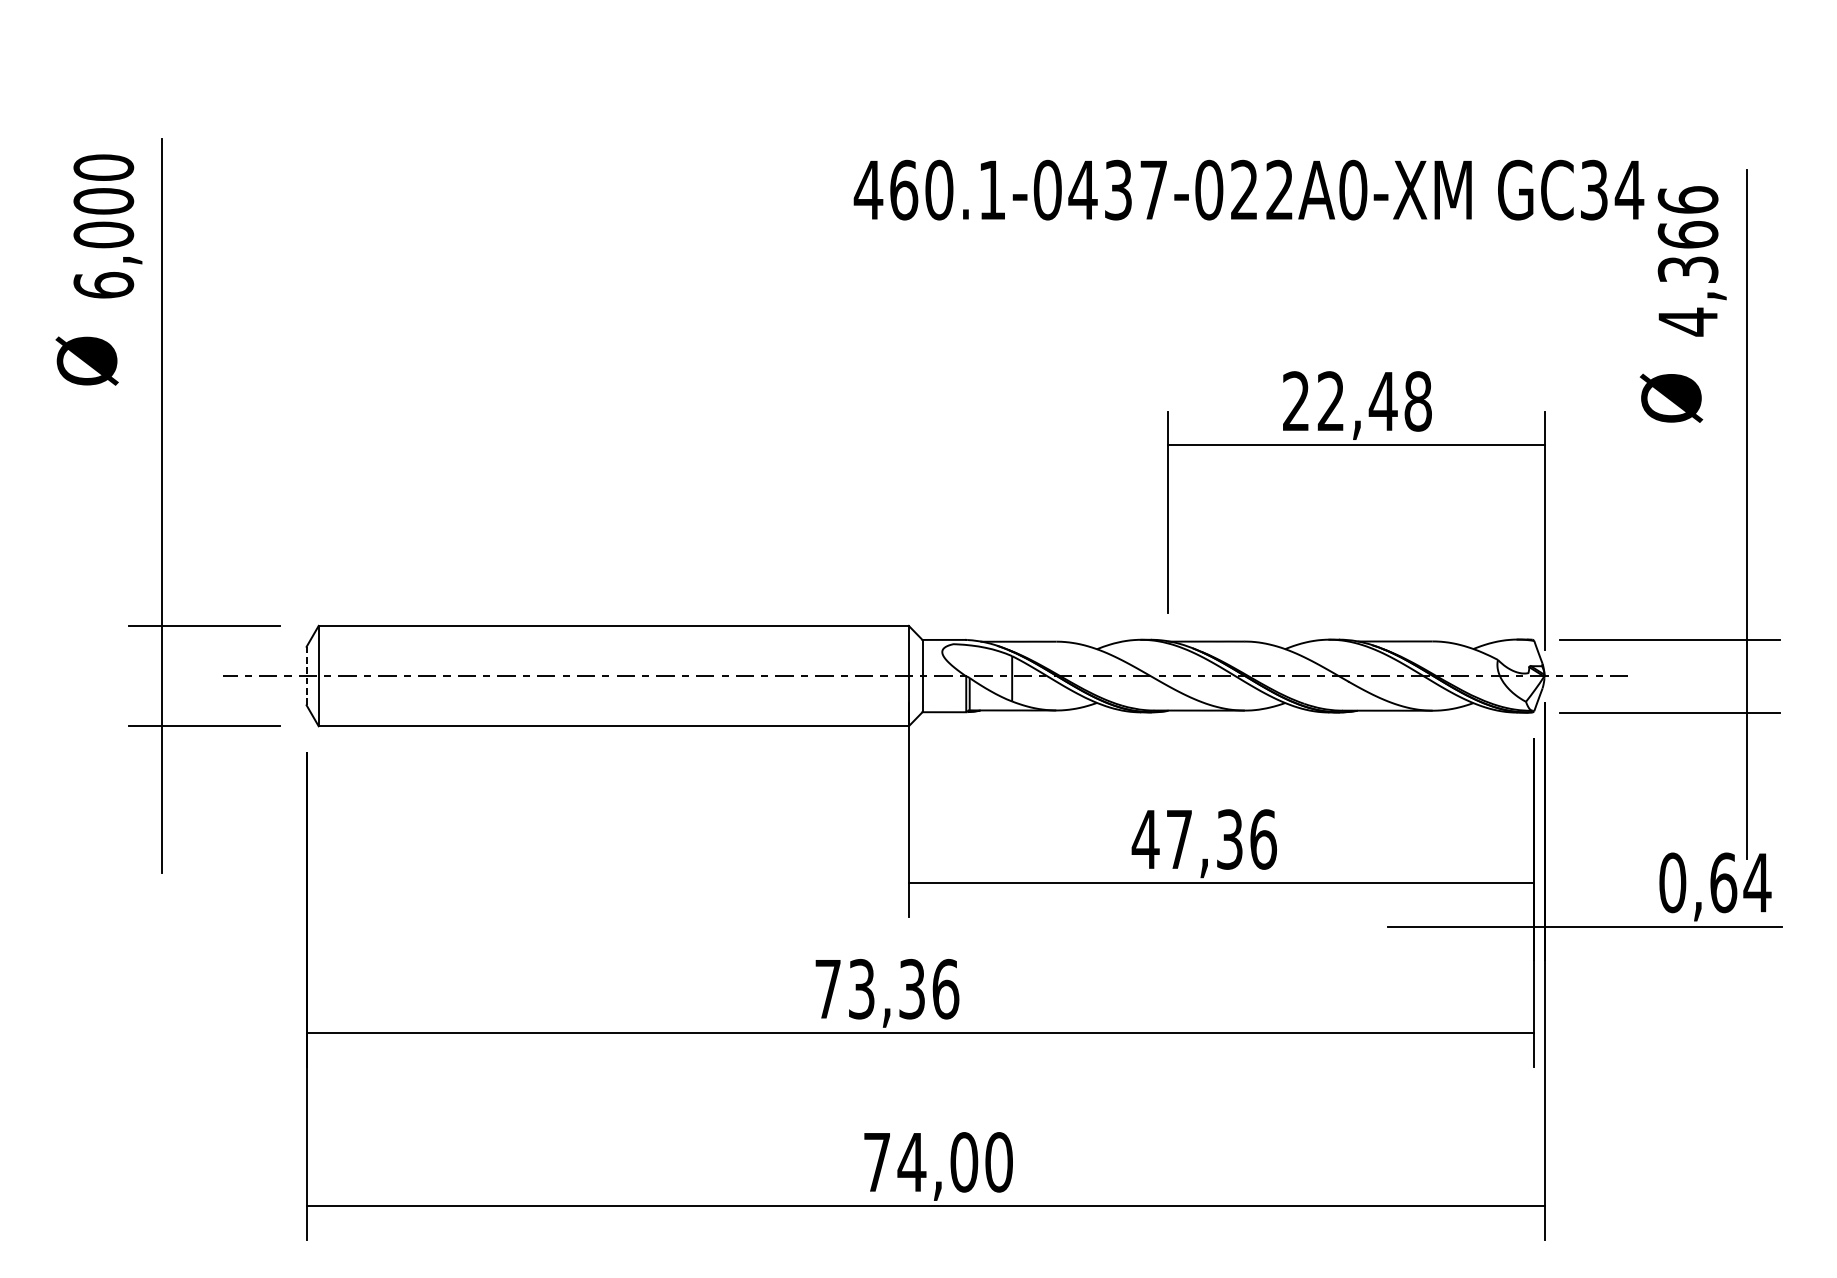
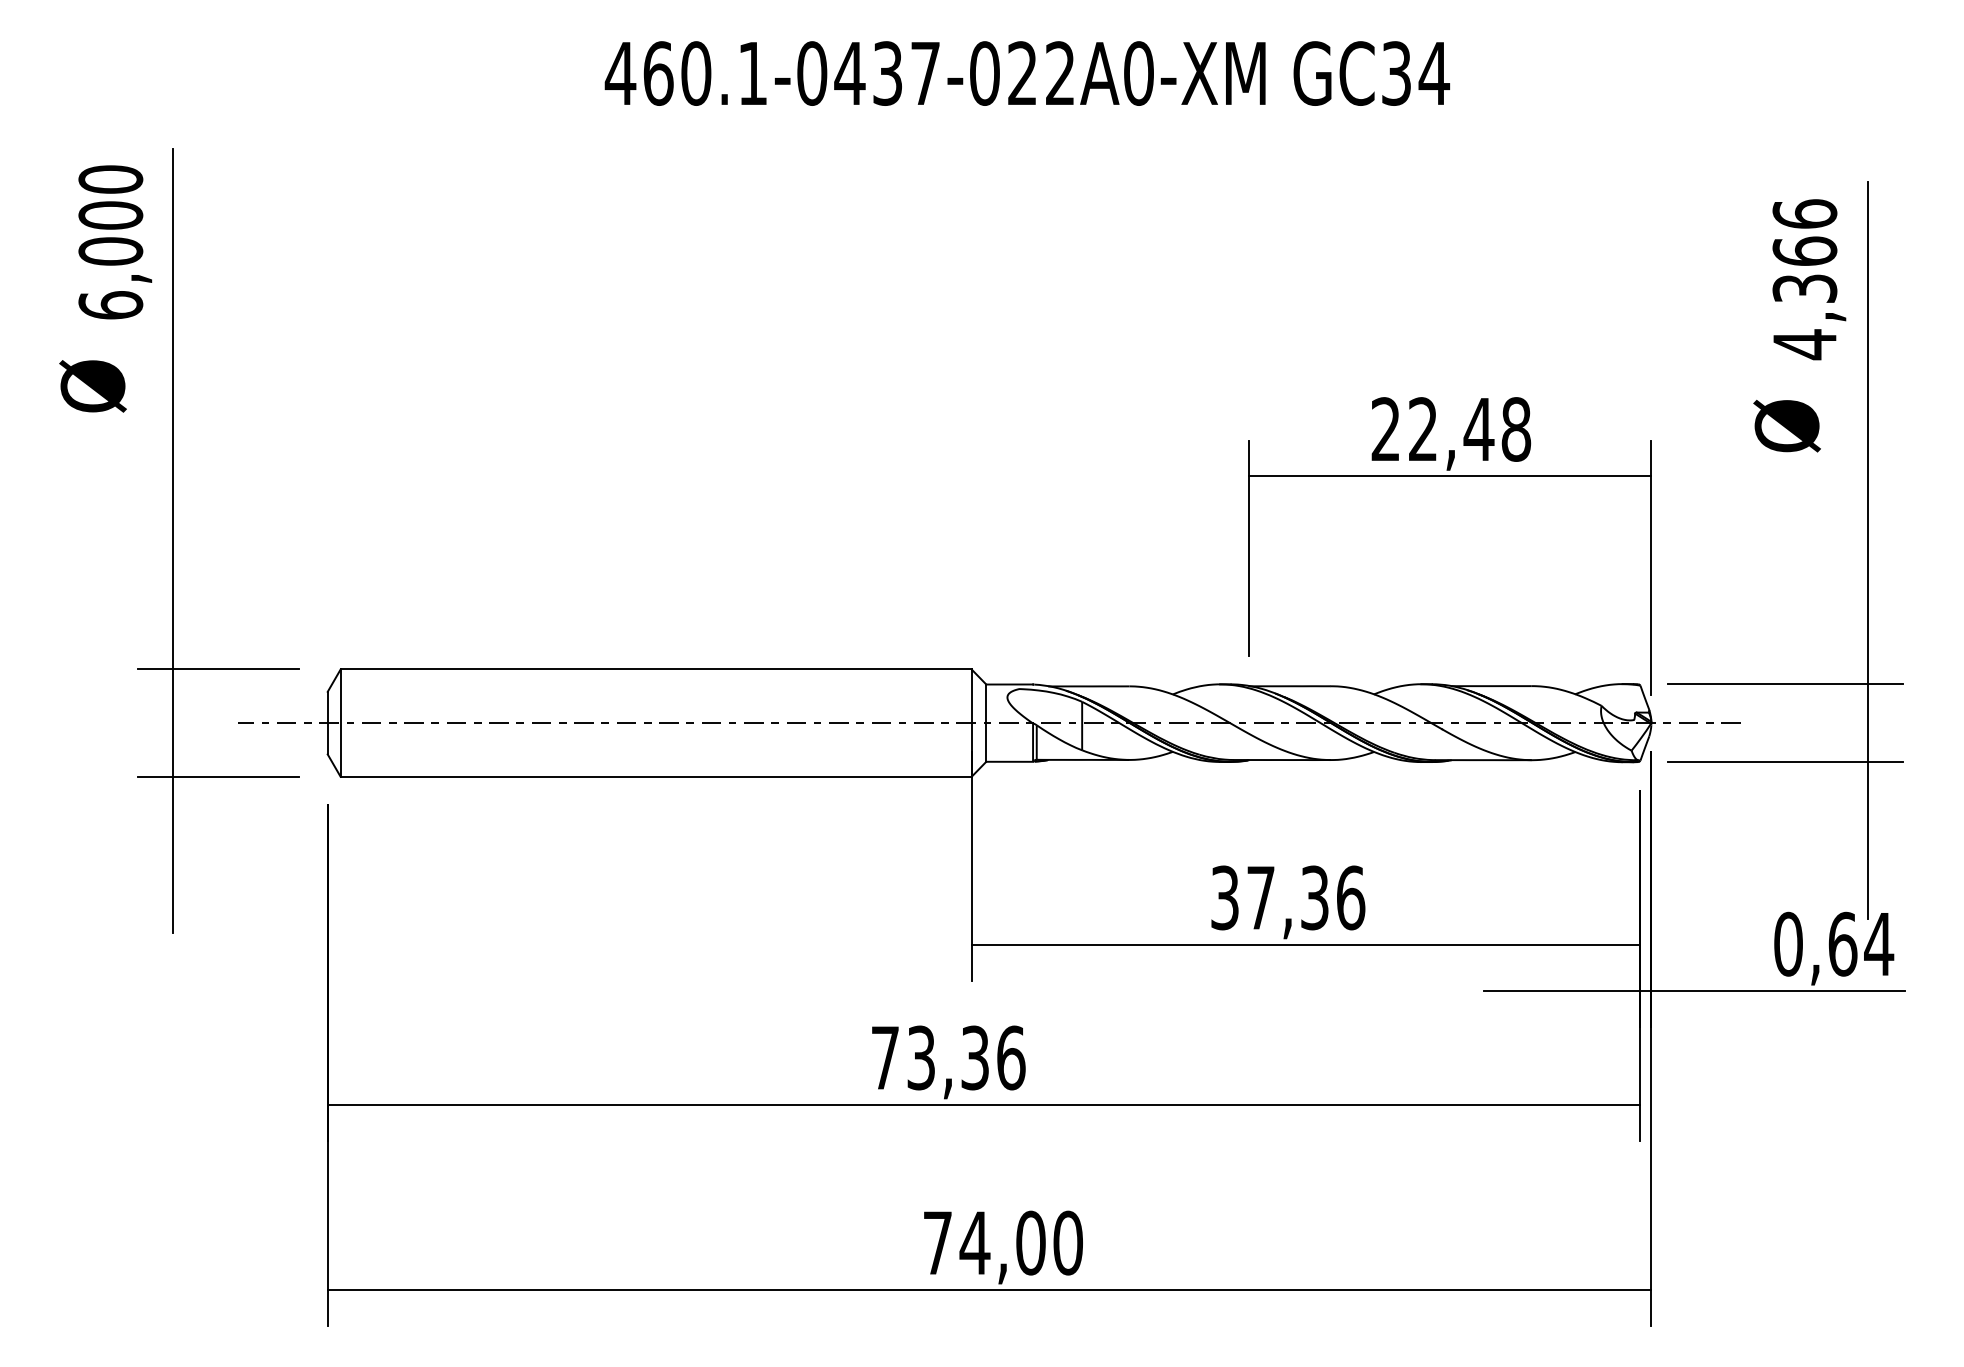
text: (1248, 190) -> (1026, 73), moved
line: (306, 676) -> (327, 723), dashed -> solid
text: (1145, 839) -> (1224, 897), 47,36 -> 37,36

